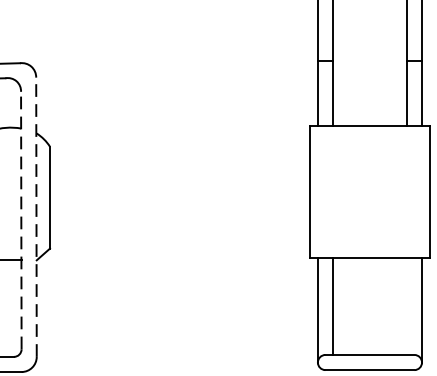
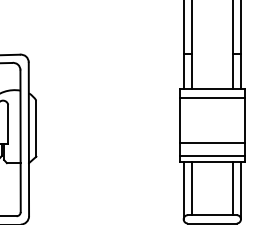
line: (370, 141) -> (212, 97), added
line: (35, 217) -> (28, 139), dashed -> solid
line: (21, 221) -> (20, 141), dashed -> solid
line: (370, 224) -> (212, 143), added
line: (370, 246) -> (212, 155), added
line: (406, 306) -> (232, 188), added

